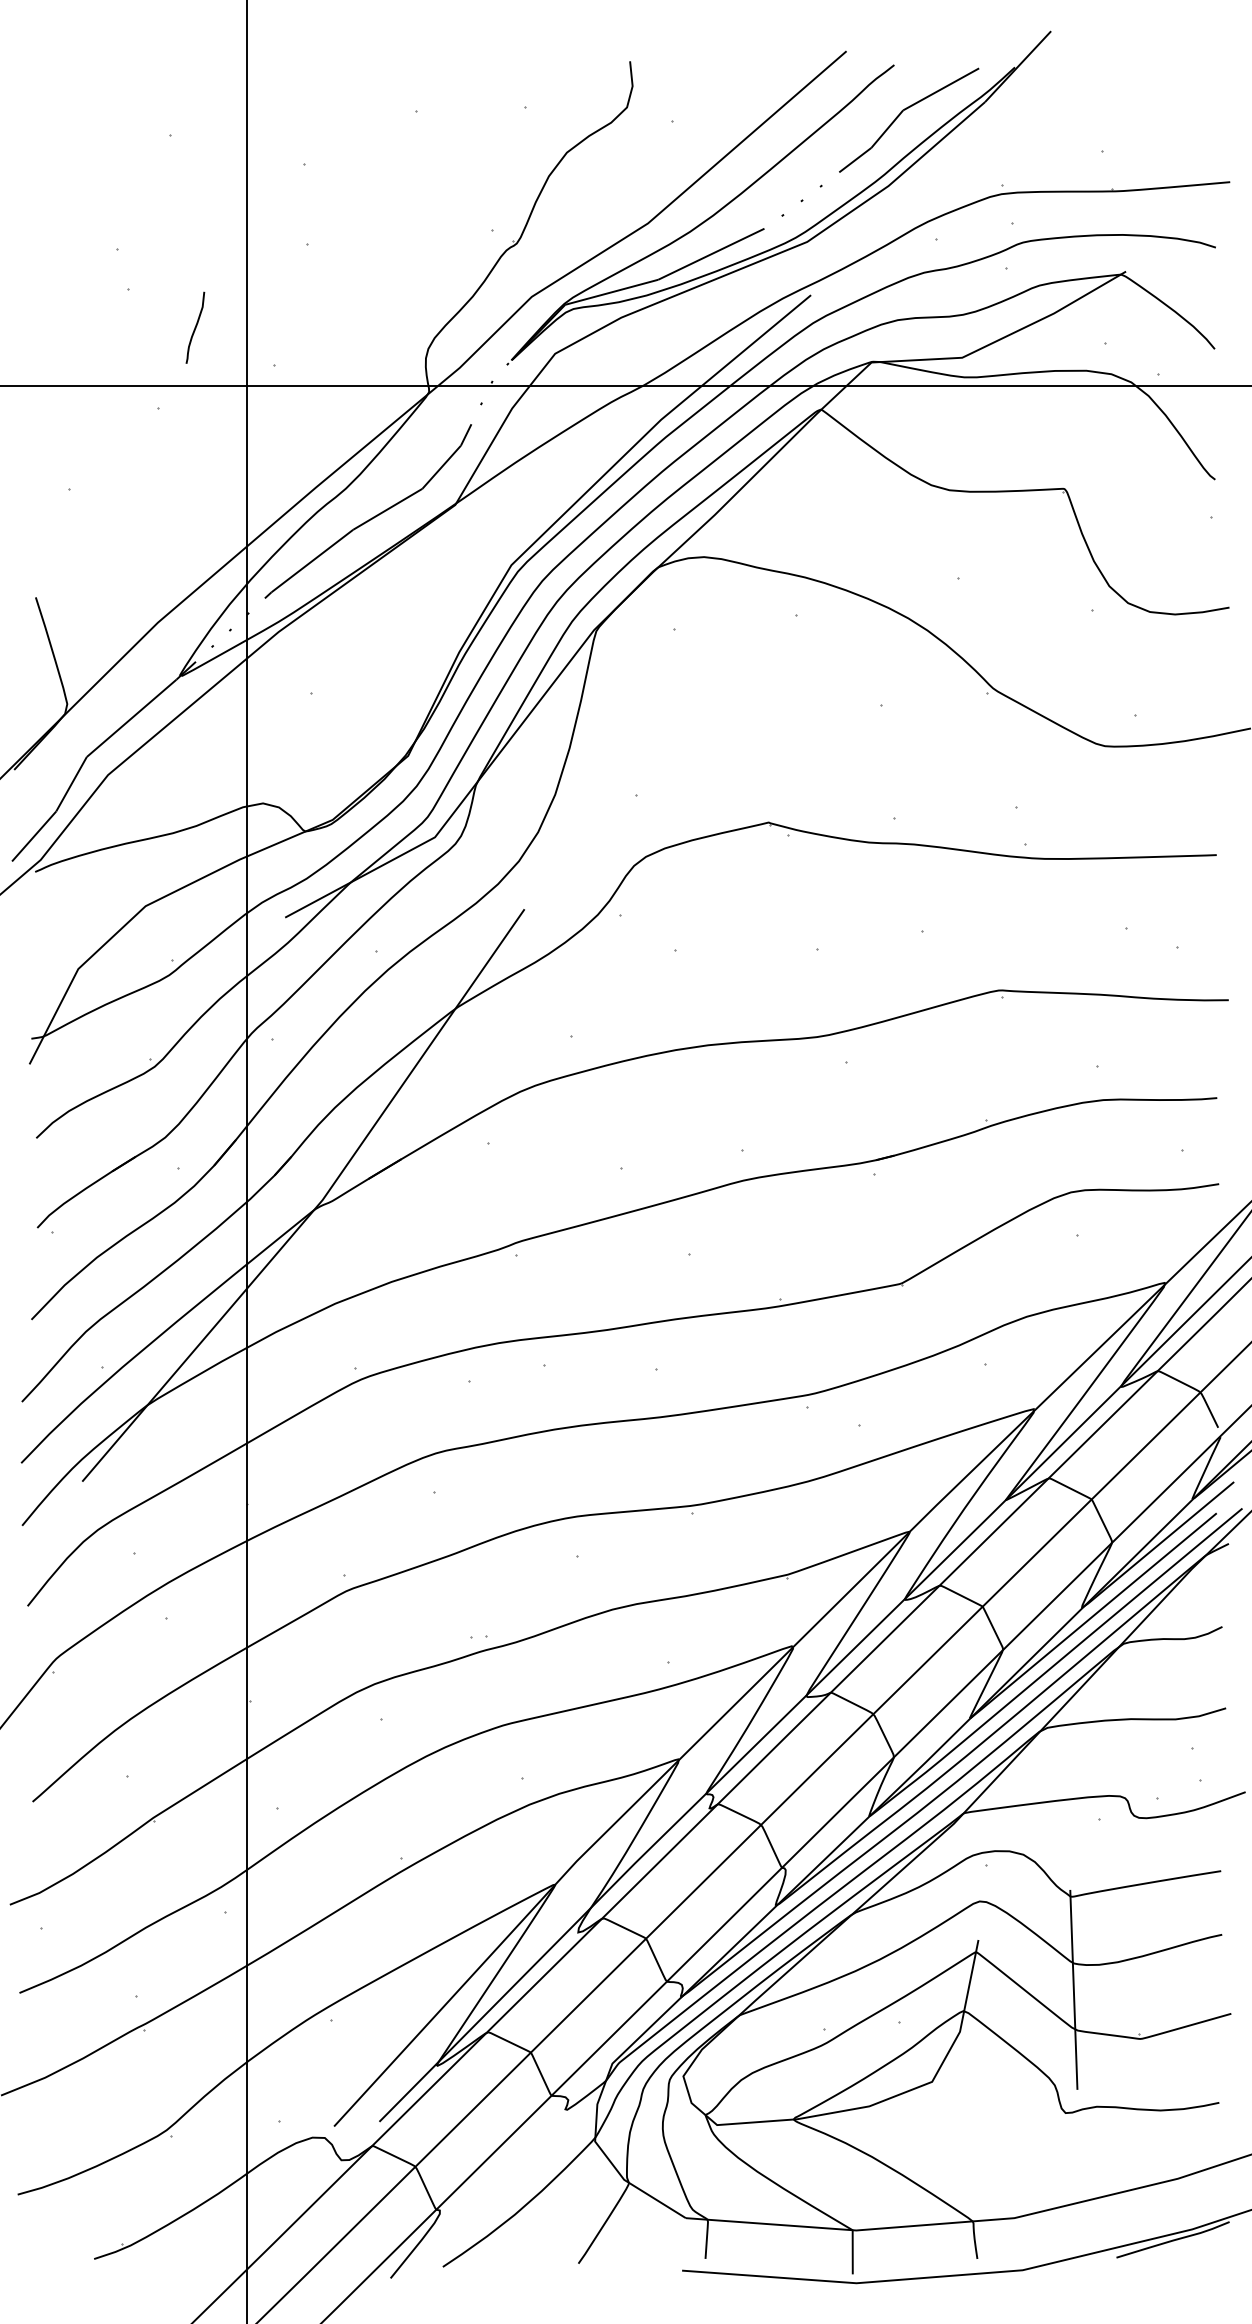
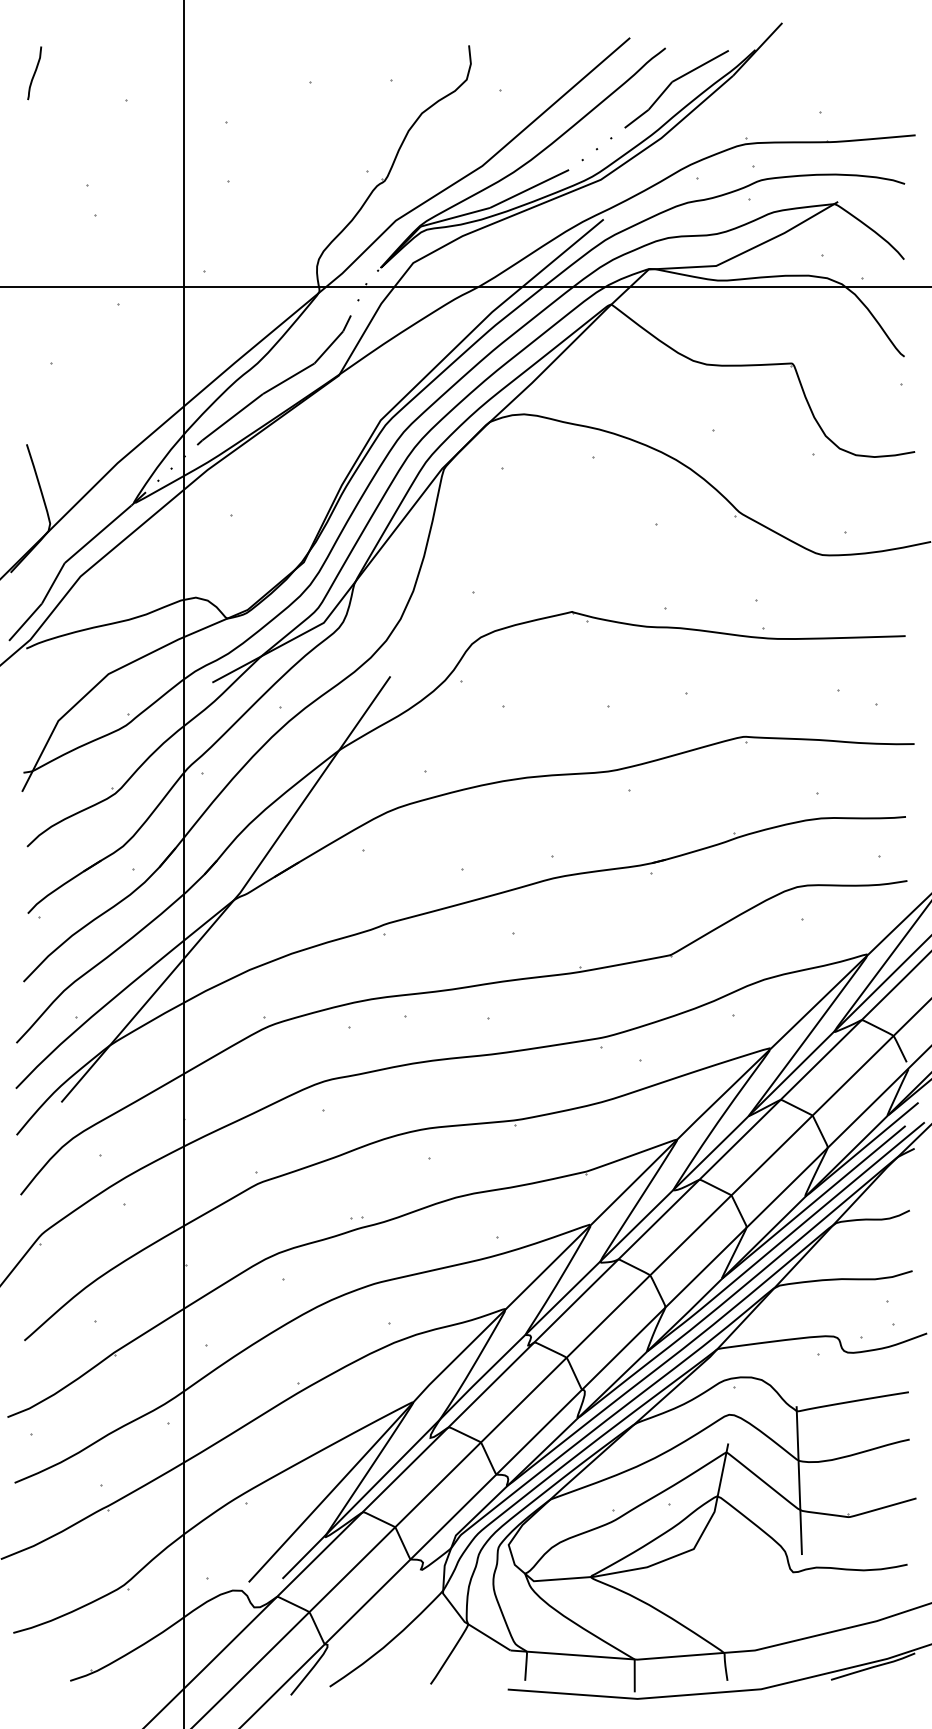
curve: (195, 327) -> (34, 73), moved

